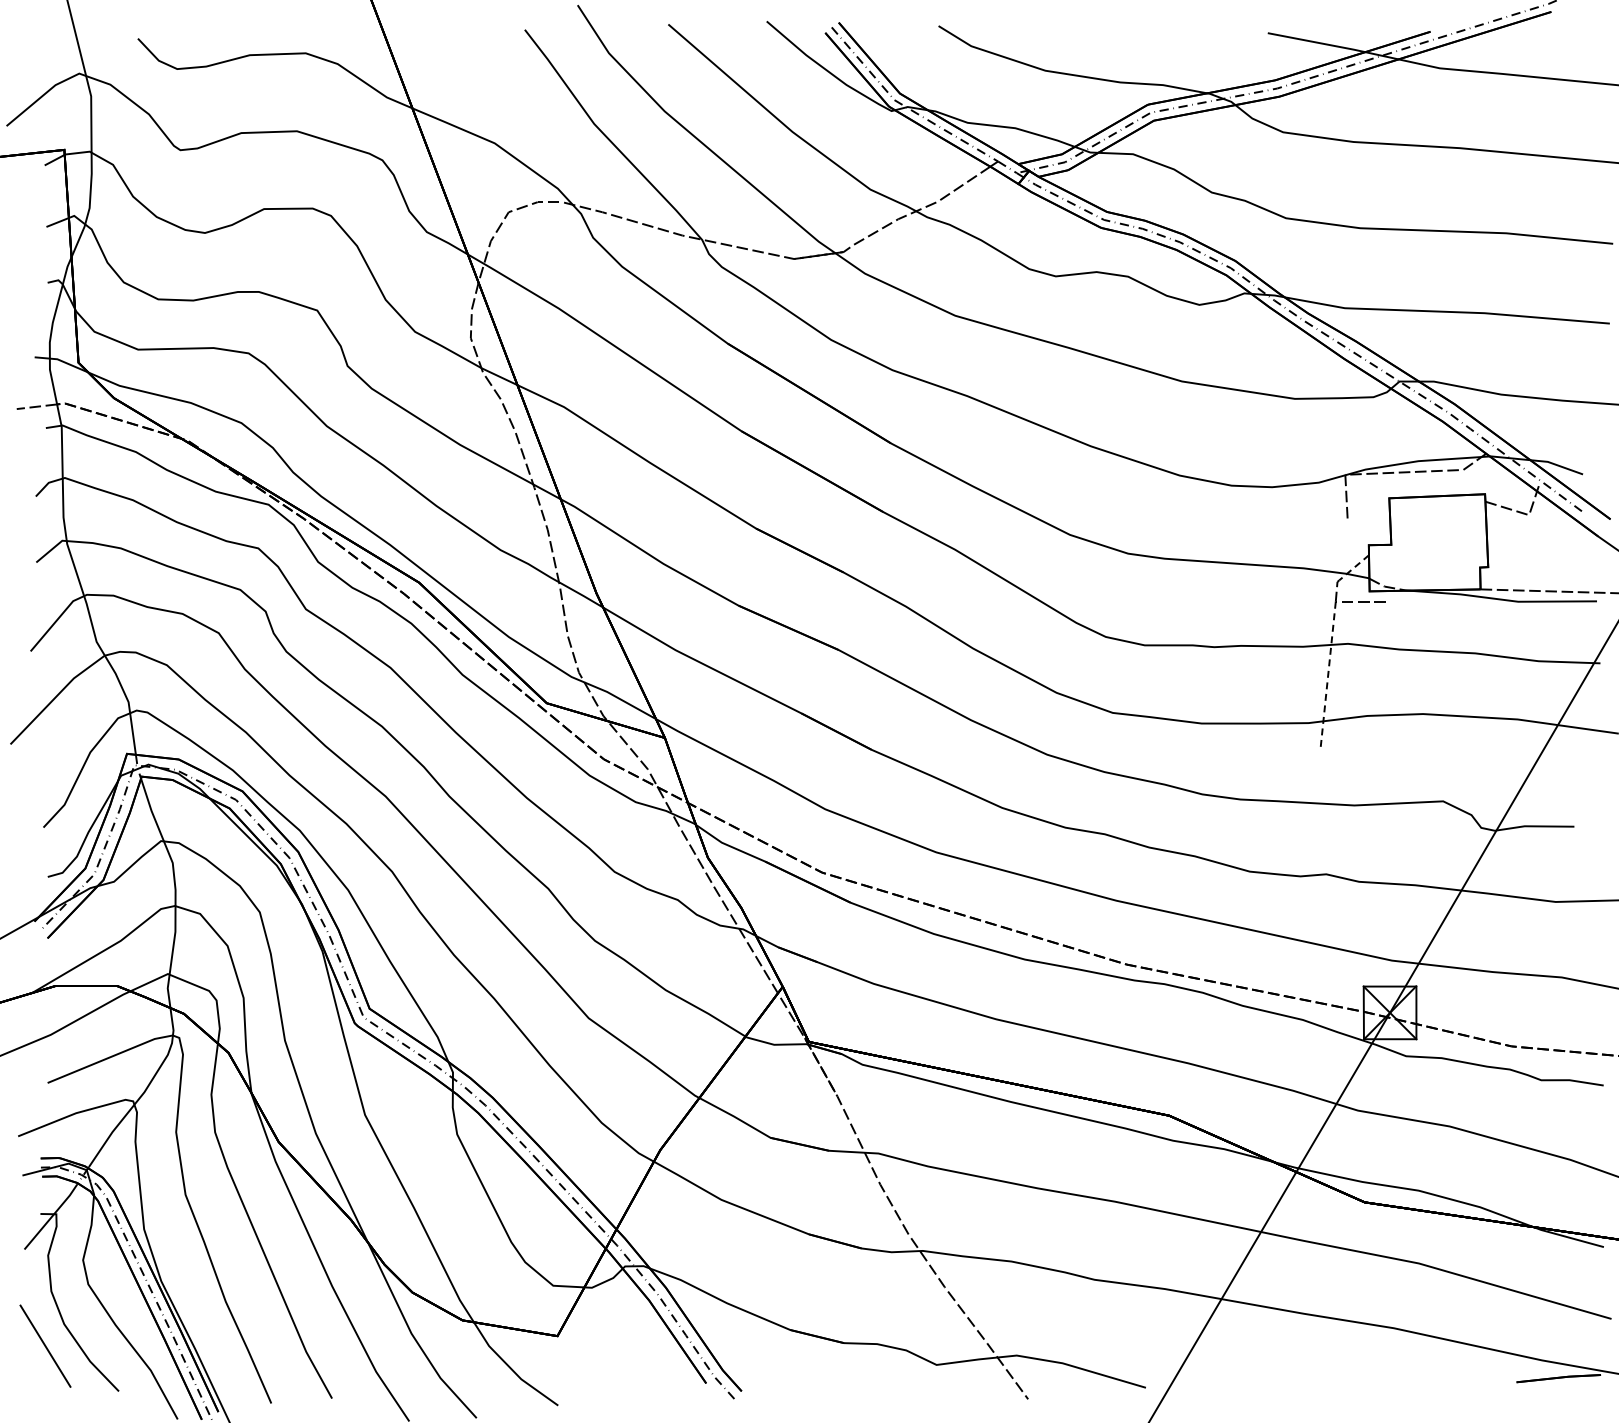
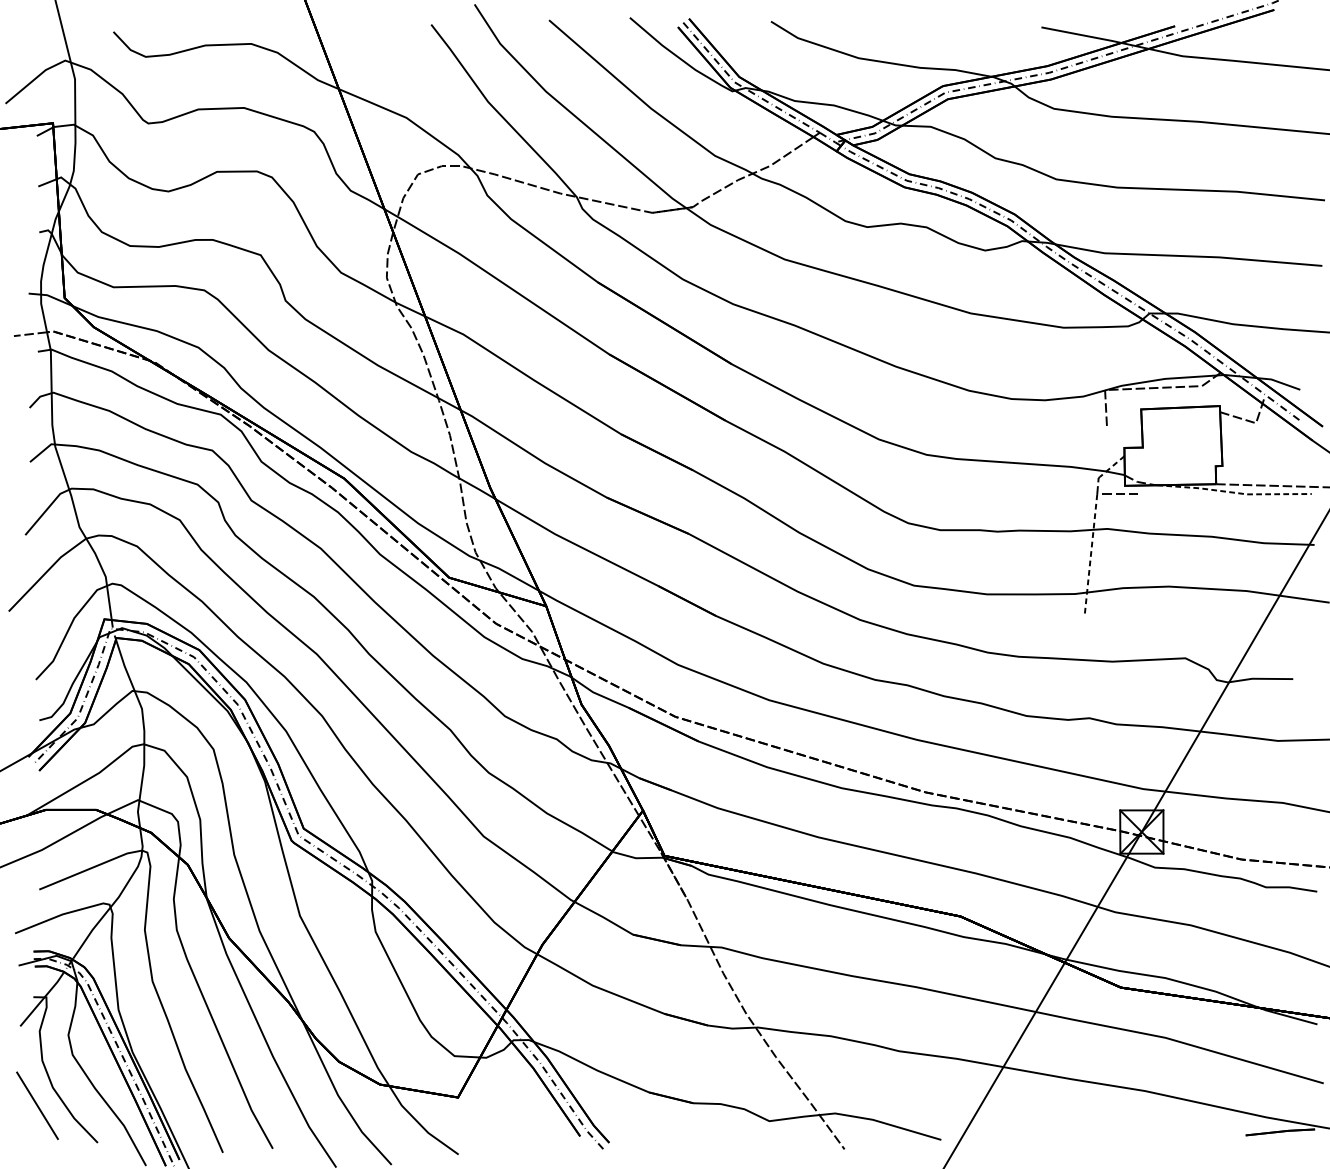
line: (1502, 599) -> (1234, 492), solid -> dashed

